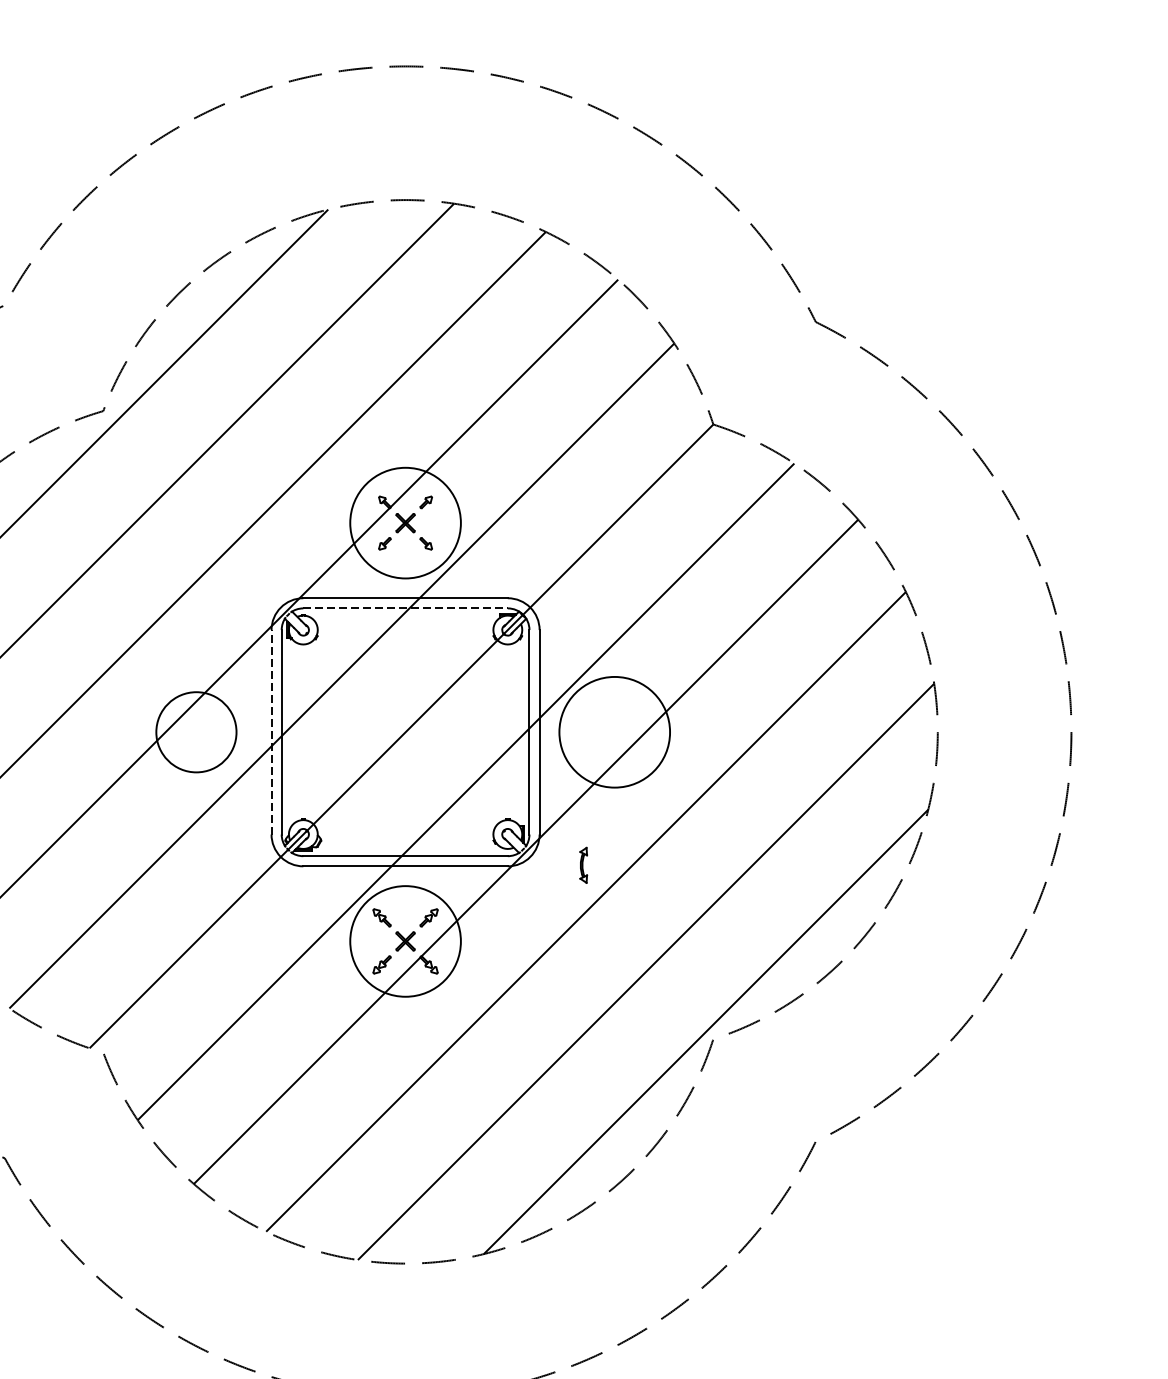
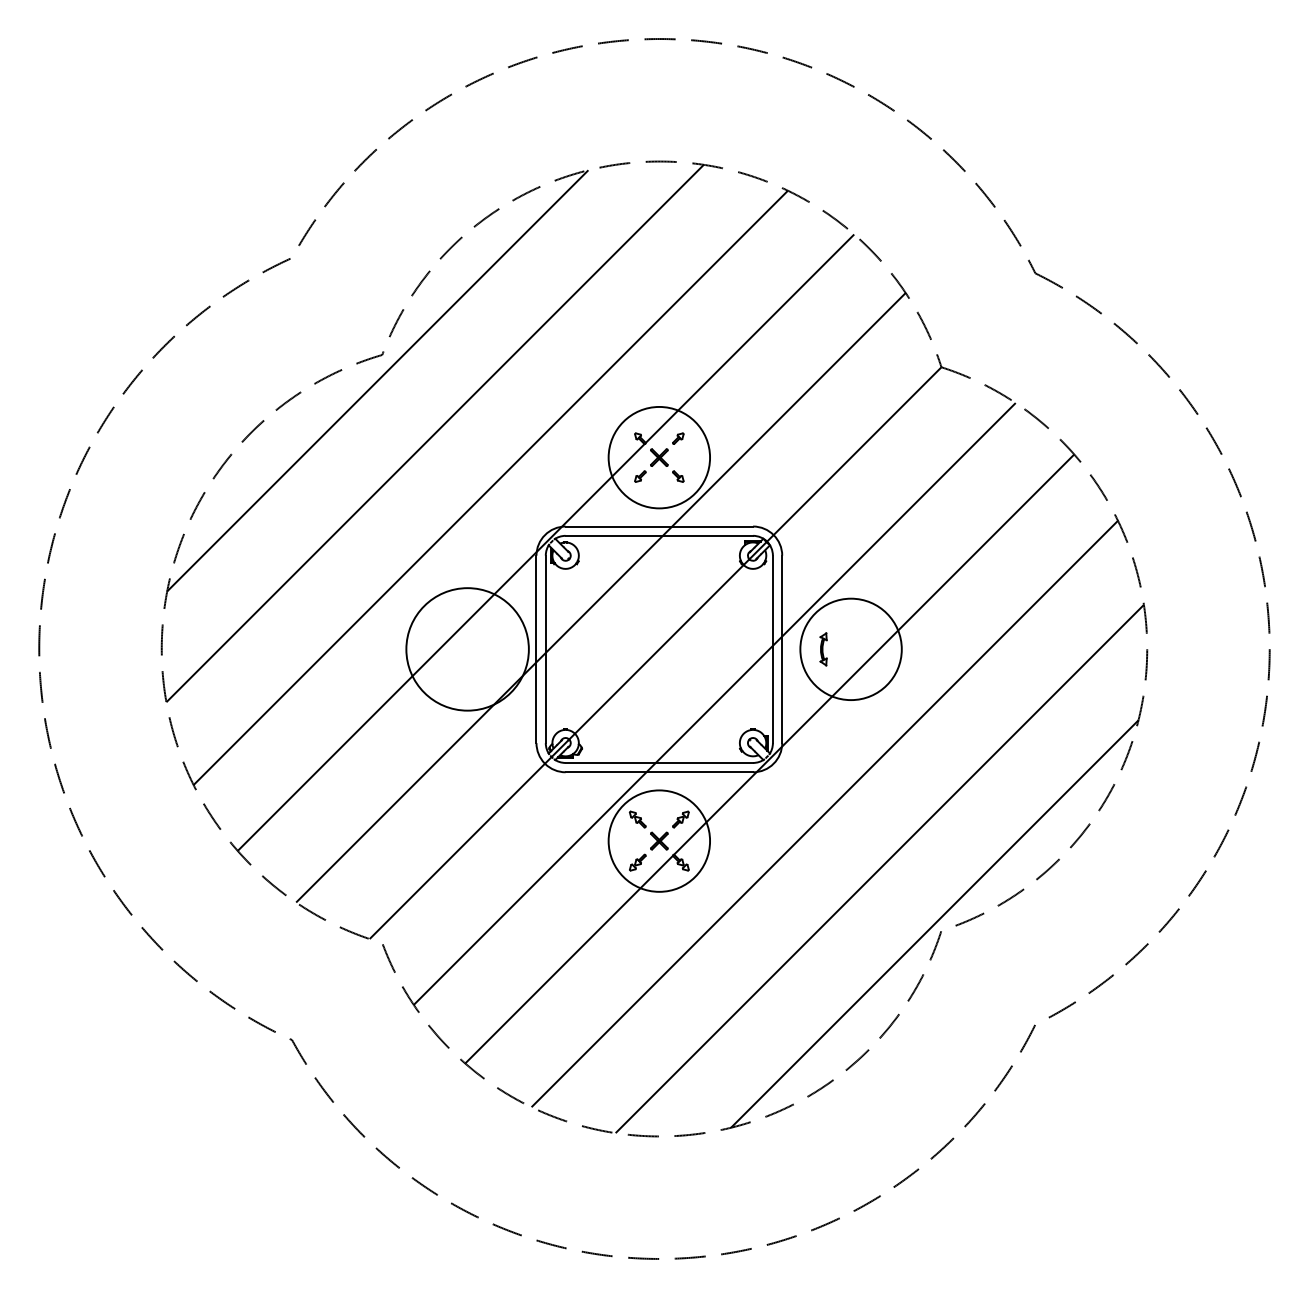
line: (405, 608) -> (659, 535), dashed -> solid
circle: (196, 732) -> (467, 649), size x1.67
line: (271, 732) -> (536, 649), dashed -> solid
part: (583, 865) -> (823, 649), moved

